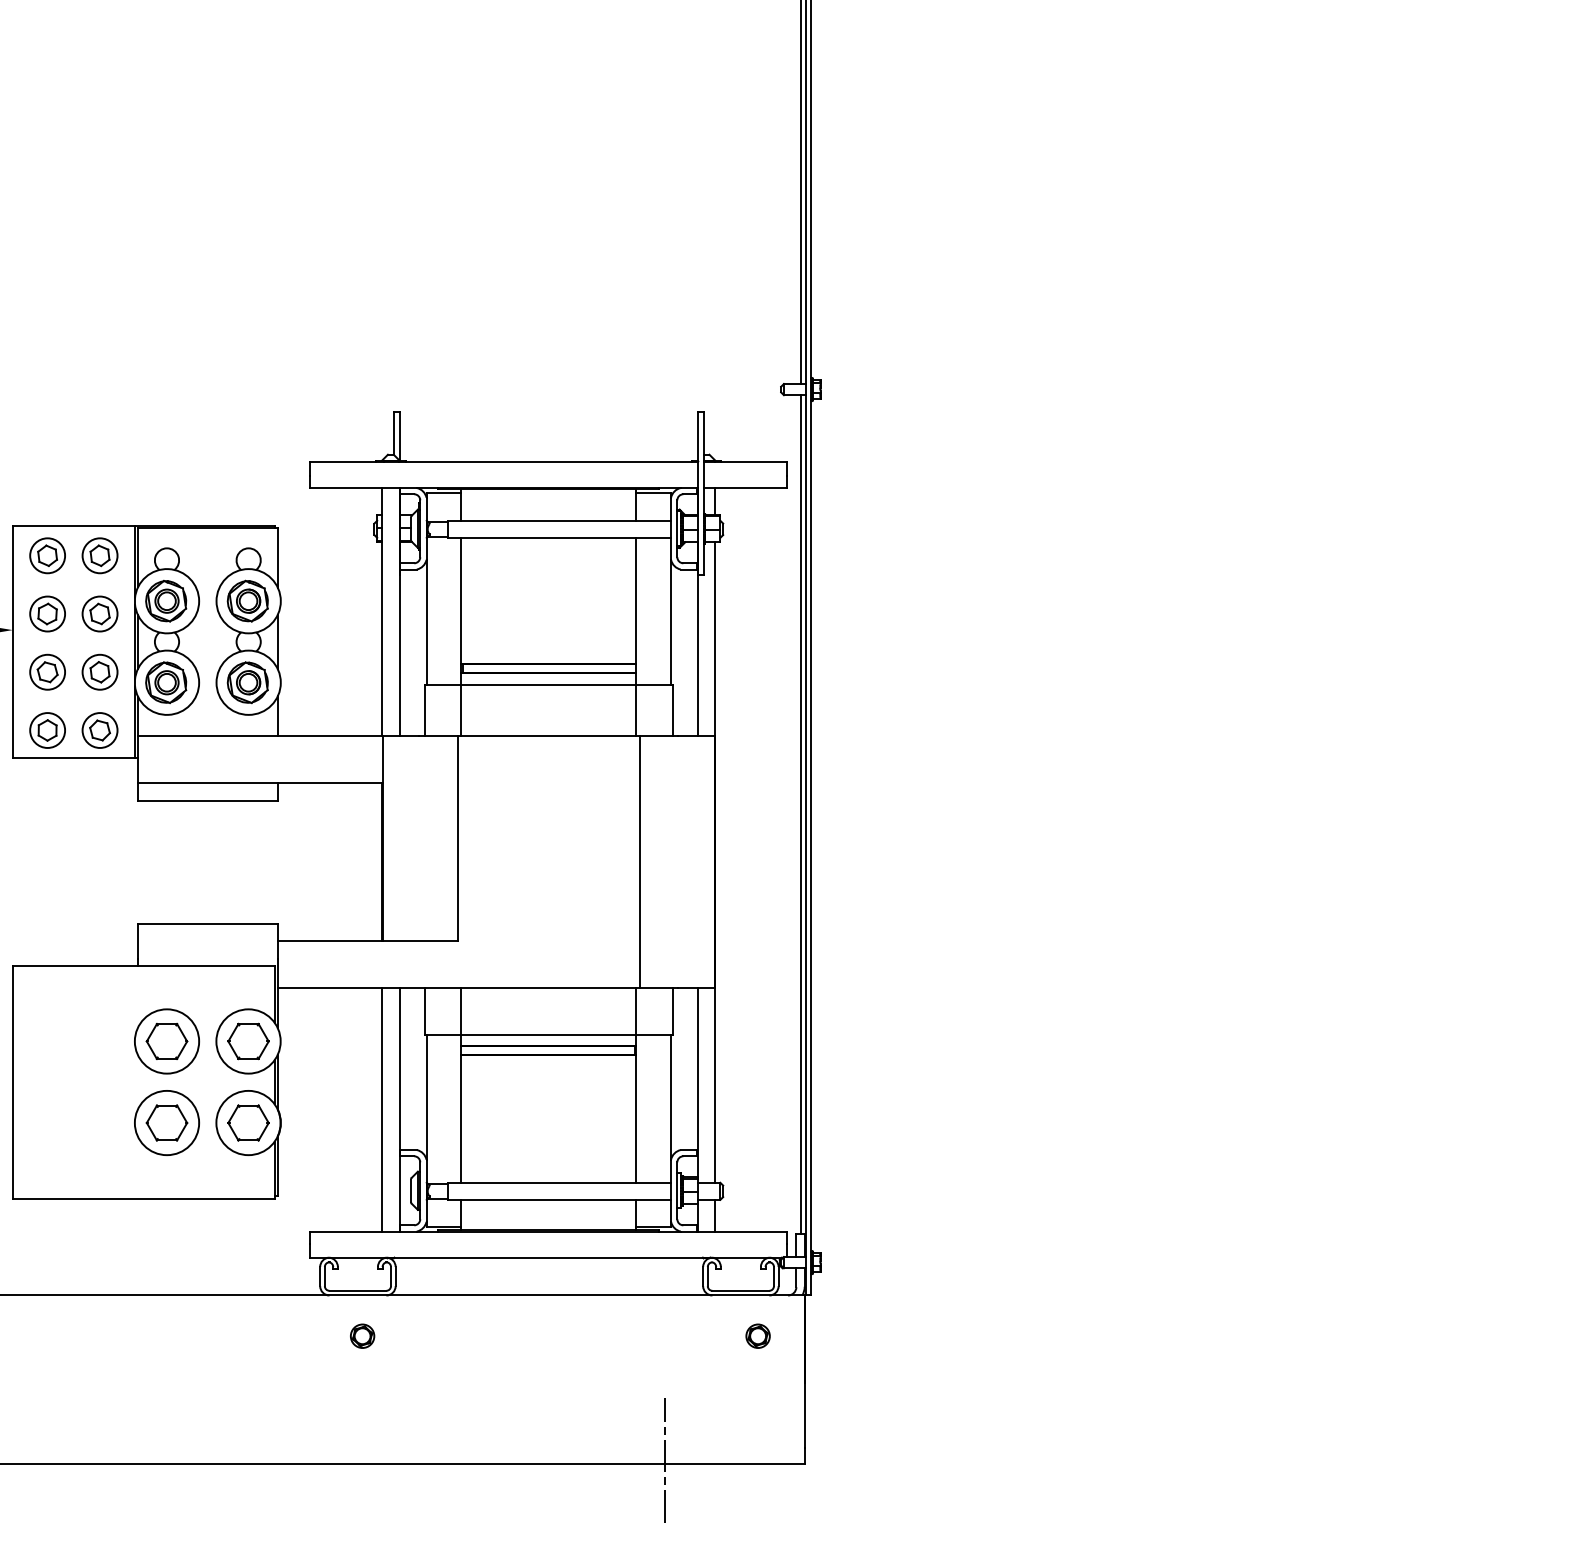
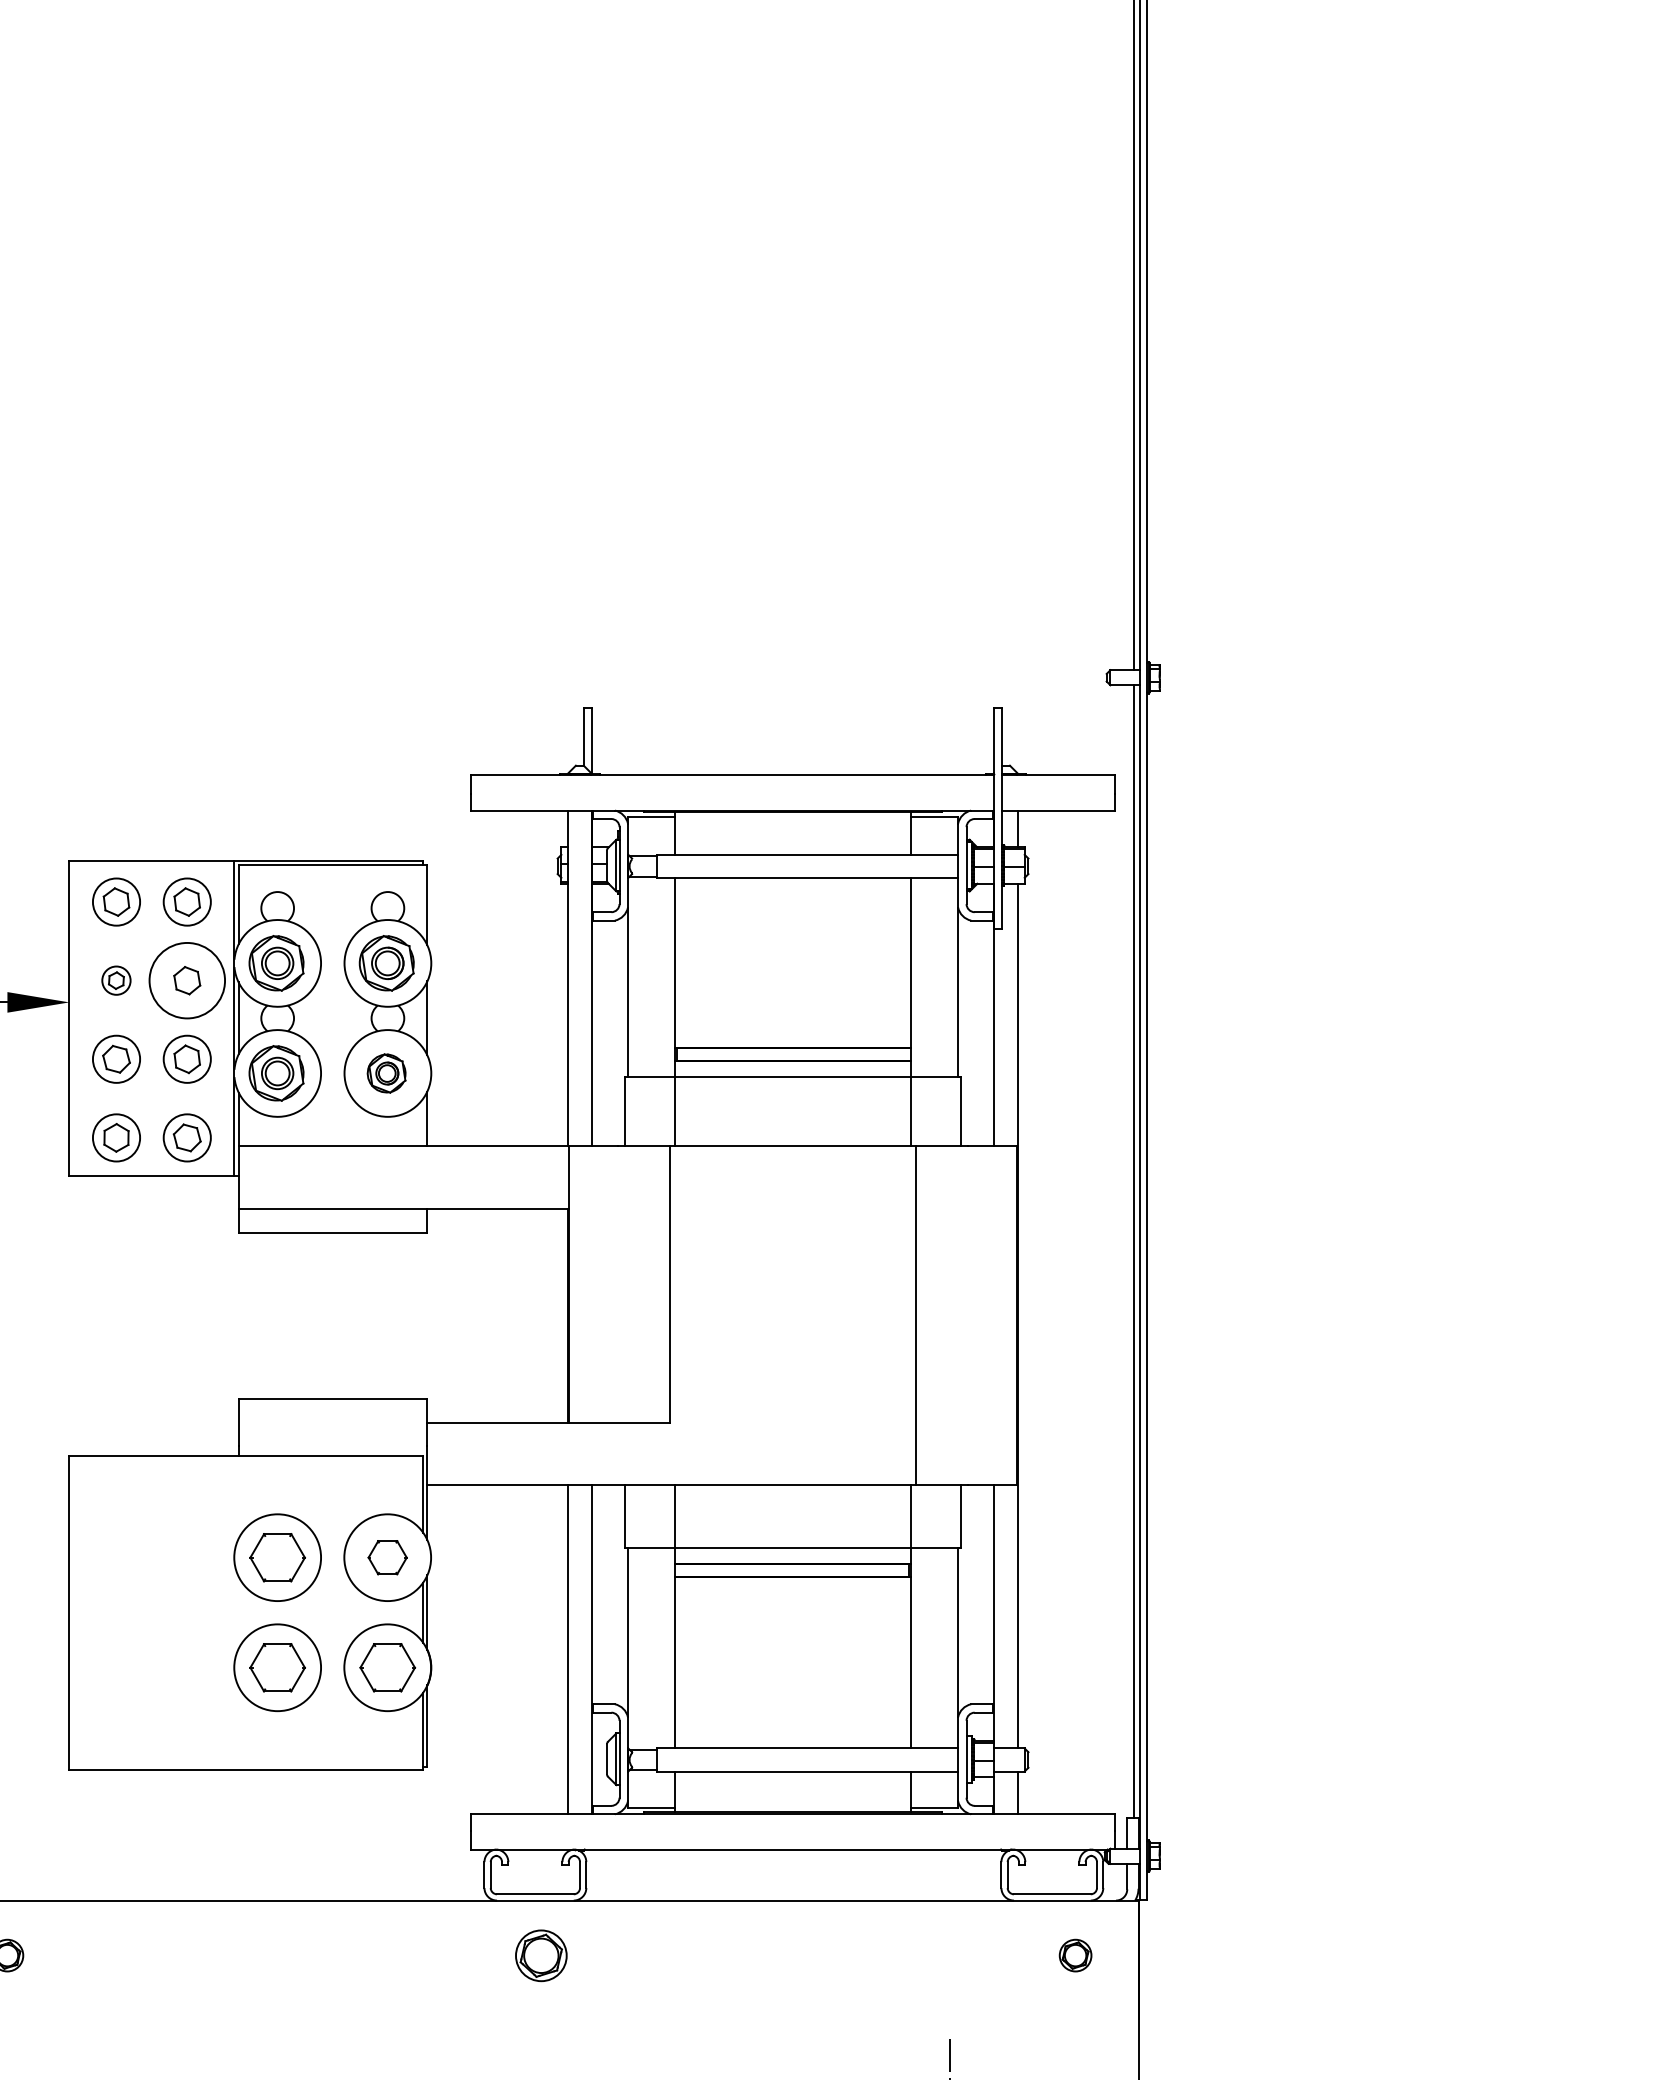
part: (47, 613) -> (116, 979), size x0.6
circle: (99, 613) -> (186, 979), size x1.6
part: (247, 682) -> (386, 1073), size x0.7
part: (248, 1041) -> (387, 1557), size x0.7
part: (362, 1335) -> (541, 1954), size x1.6

